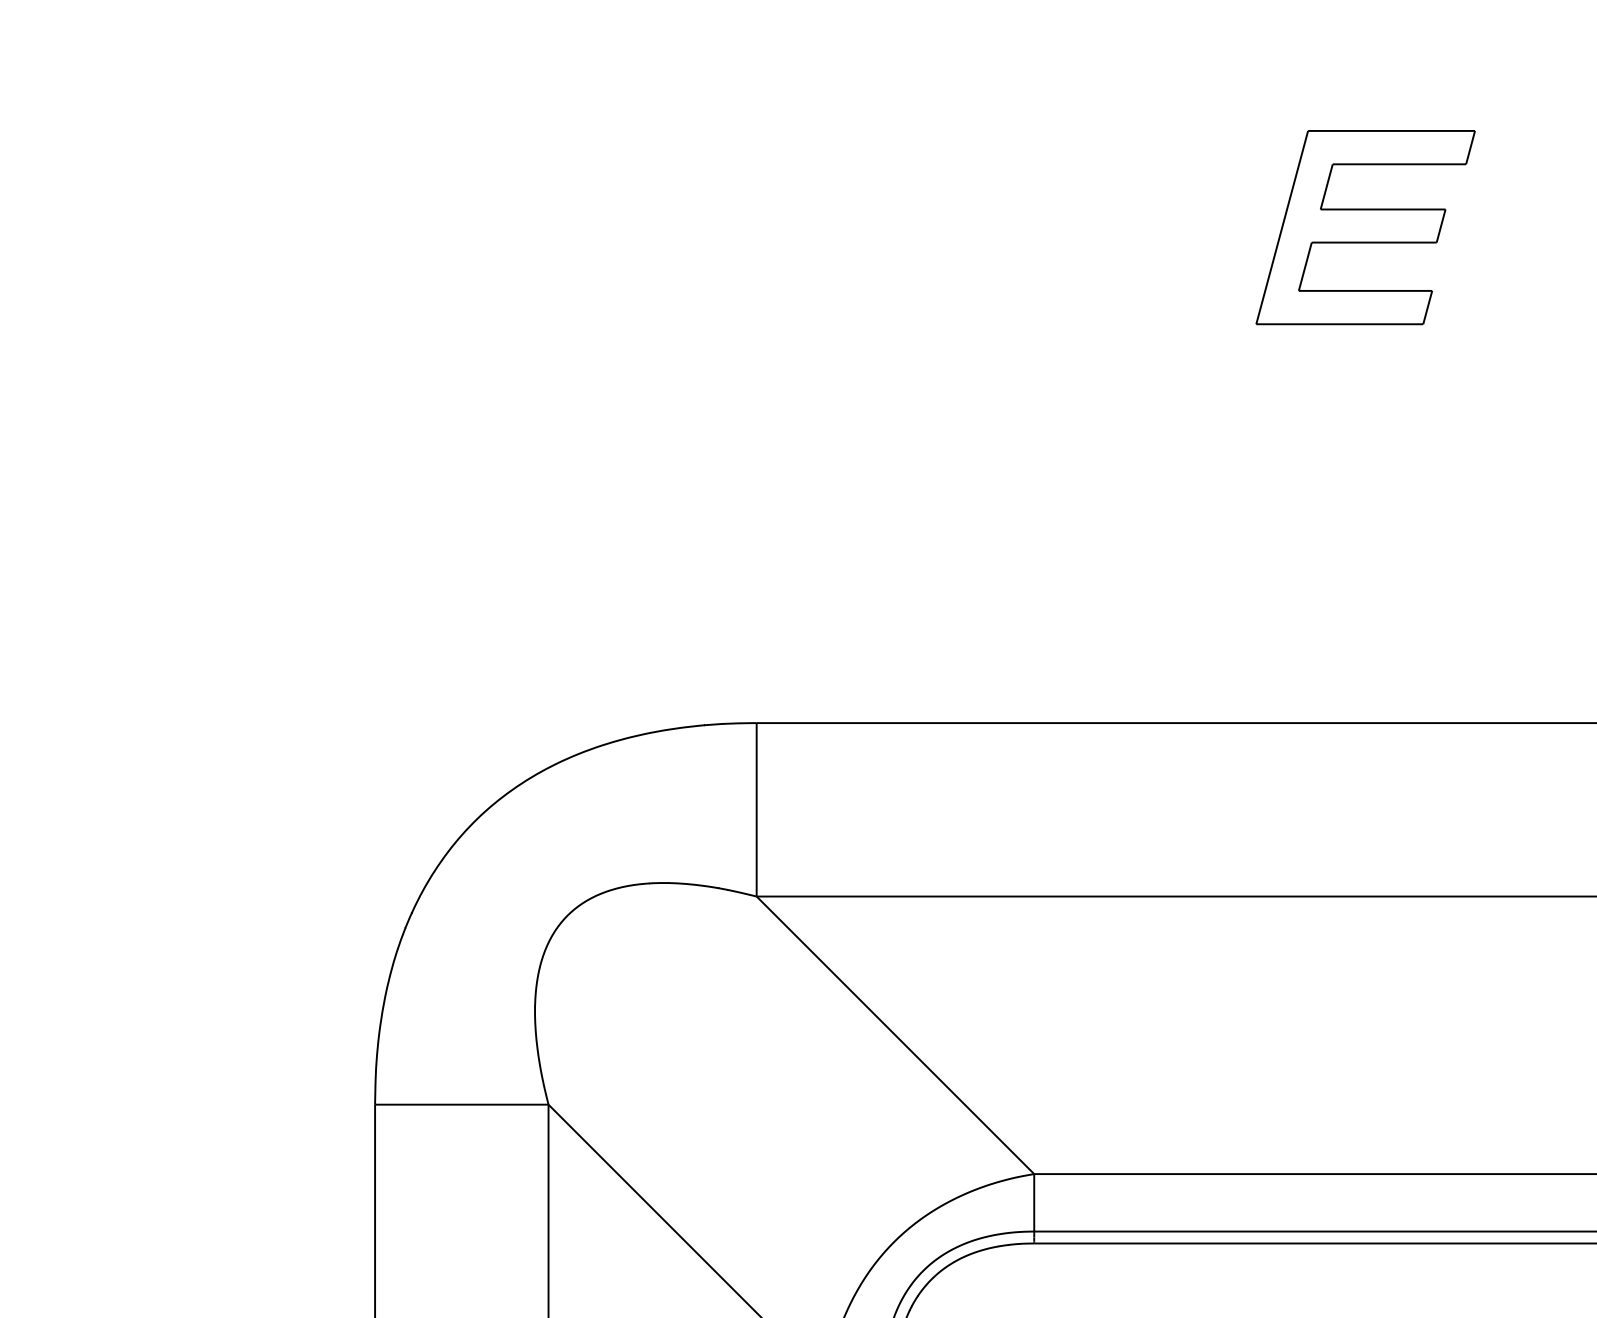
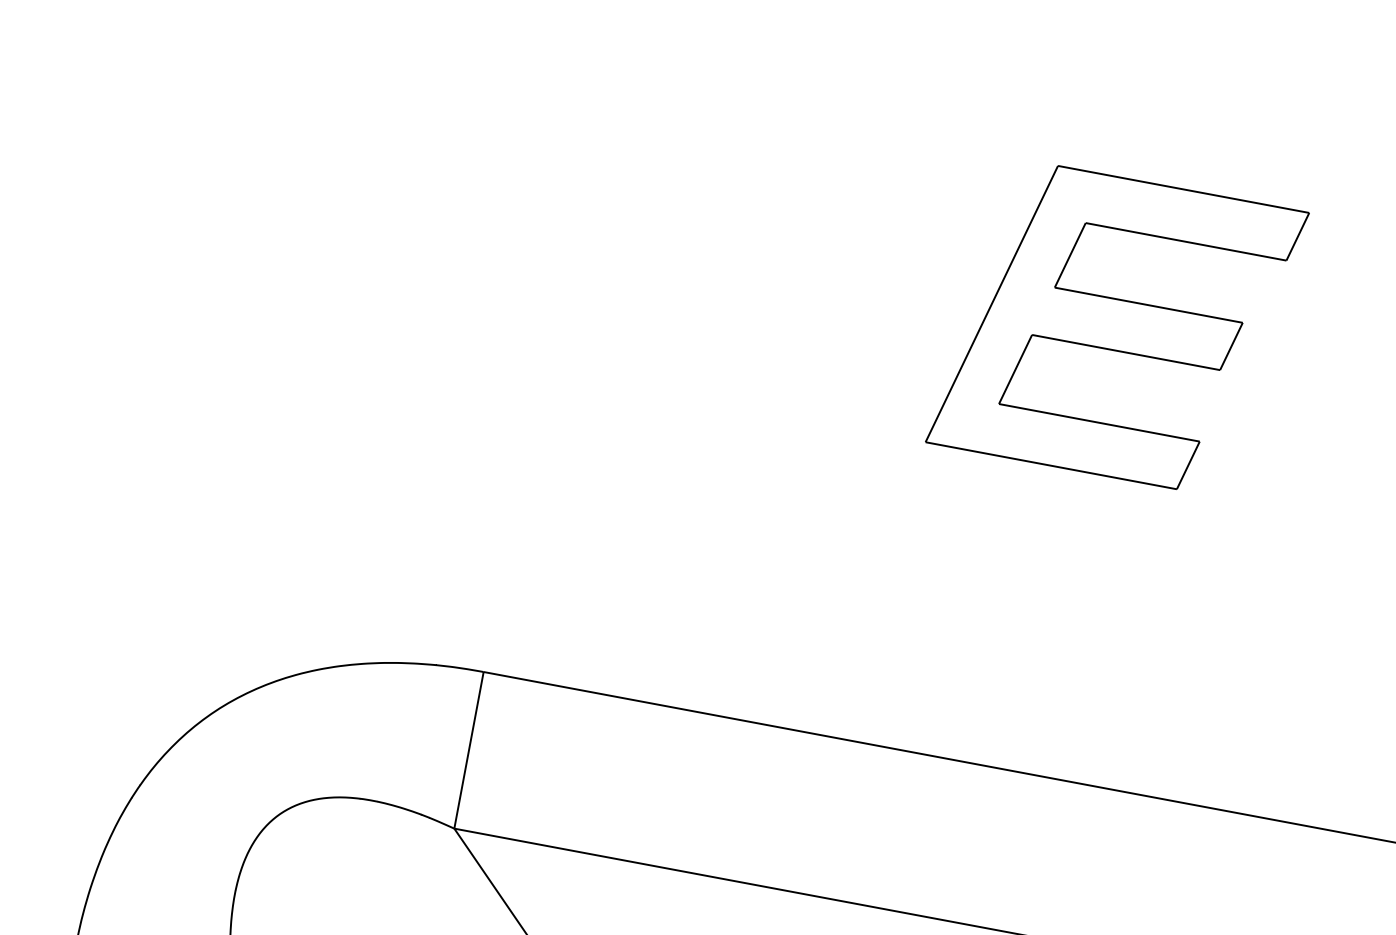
part: (1365, 227) -> (1117, 327), size x1.67

